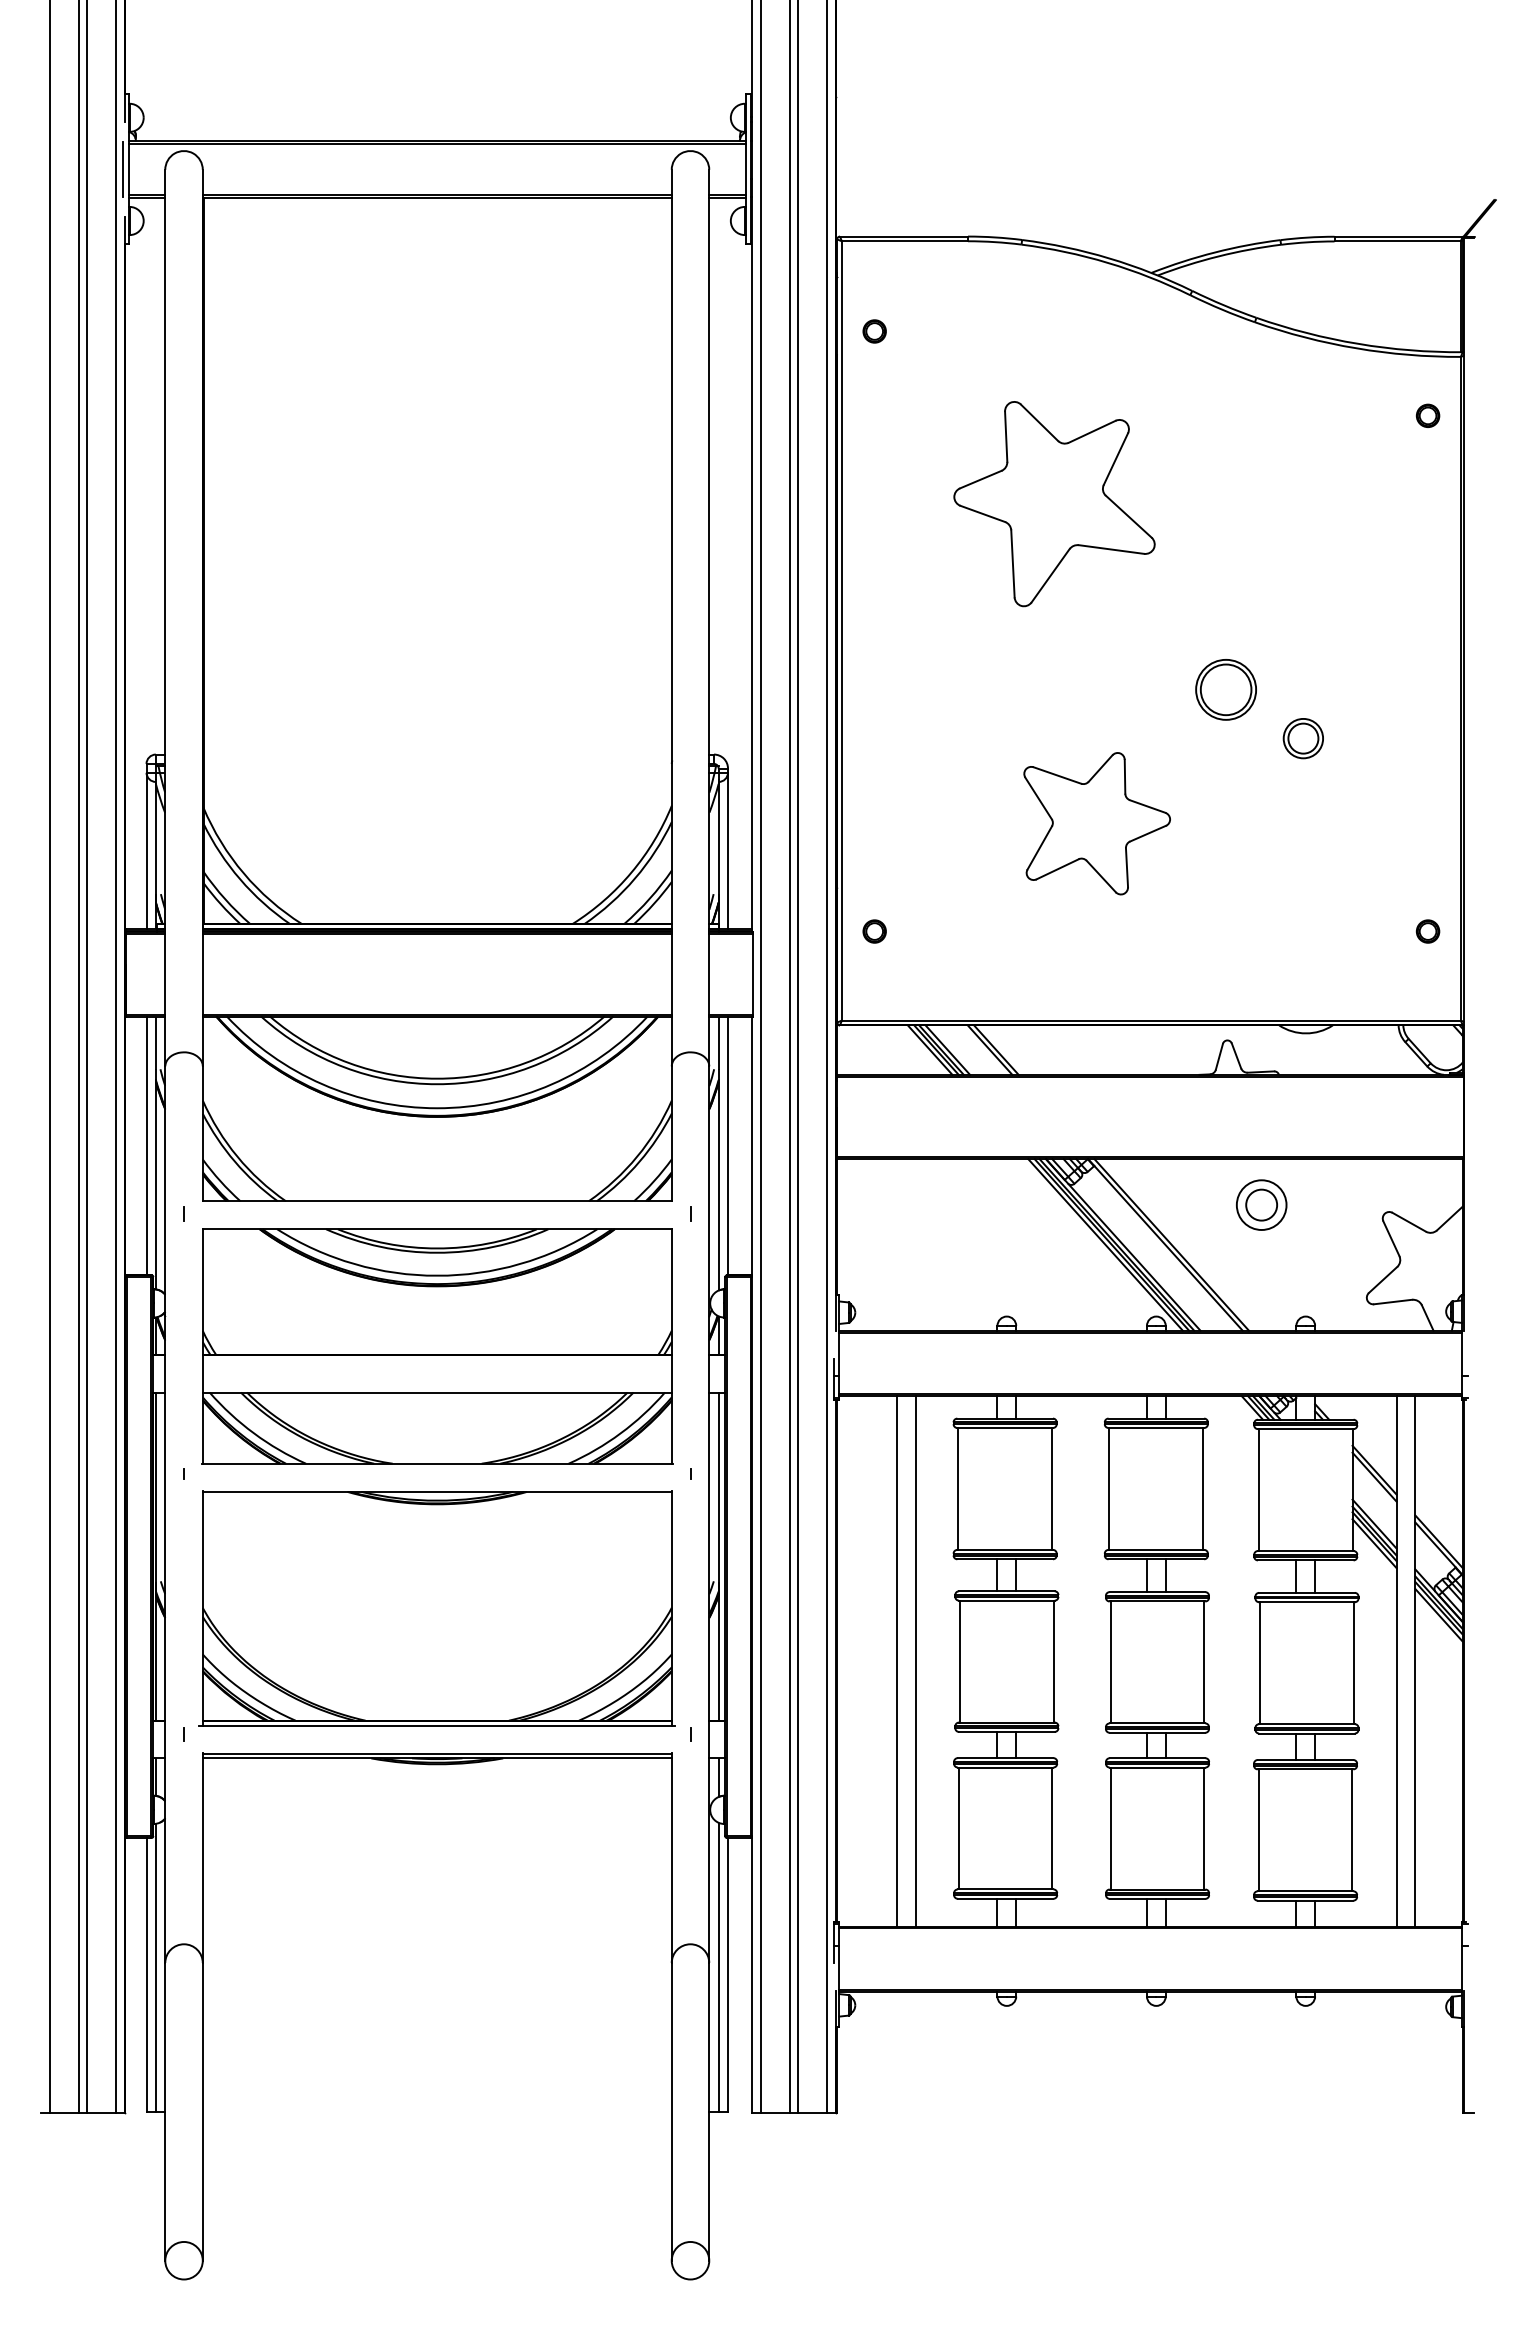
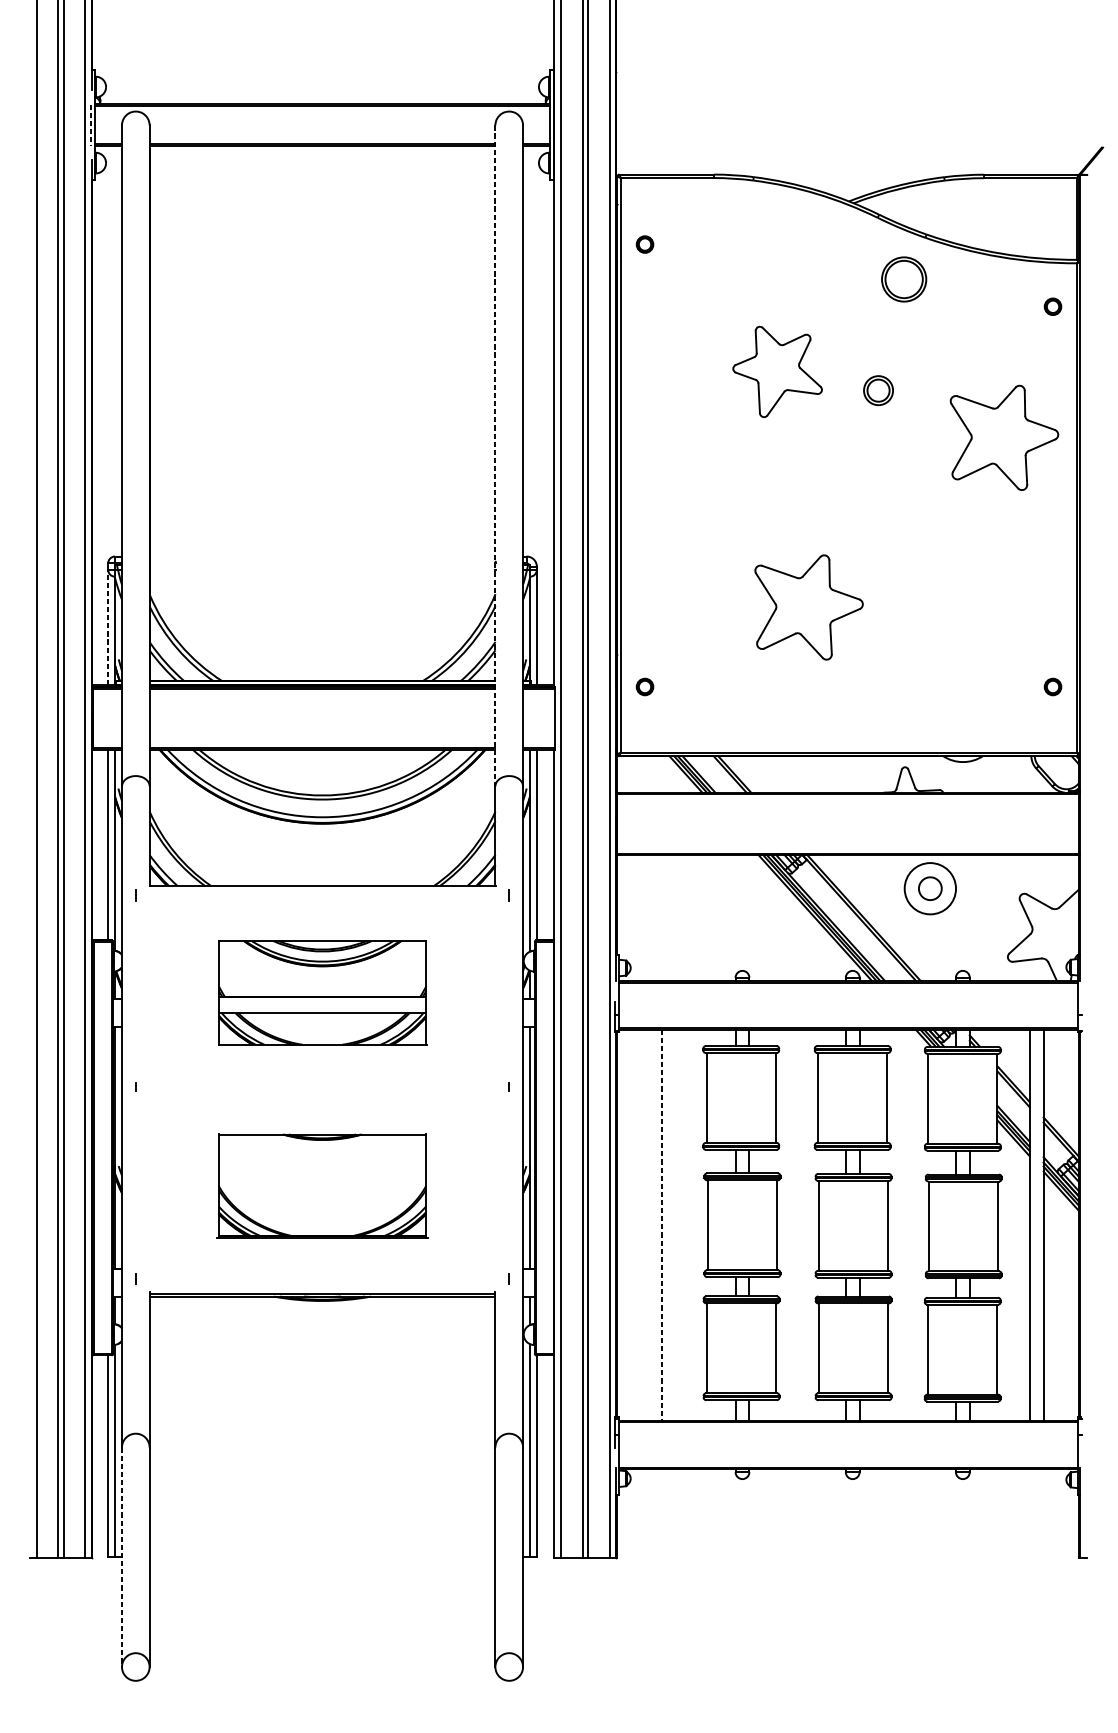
line: (123, 169) -> (91, 125), solid -> dashed
part: (1054, 504) -> (777, 372), size x0.6
part: (1361, 593) -> (1003, 437), added
line: (671, 618) -> (495, 456), solid -> dashed
part: (1225, 689) -> (903, 279), moved
part: (1302, 738) -> (877, 390), moved
line: (146, 850) -> (108, 627), solid -> dashed
circle: (1261, 1204) -> (930, 888), size x1.4
part: (437, 1346) -> (322, 992), size x0.6
part: (436, 1608) -> (321, 1186), size x0.6
line: (897, 1661) -> (661, 1225), solid -> dashed
line: (915, 1661) -> (675, 1225), removed
line: (165, 2111) -> (122, 1556), solid -> dashed

